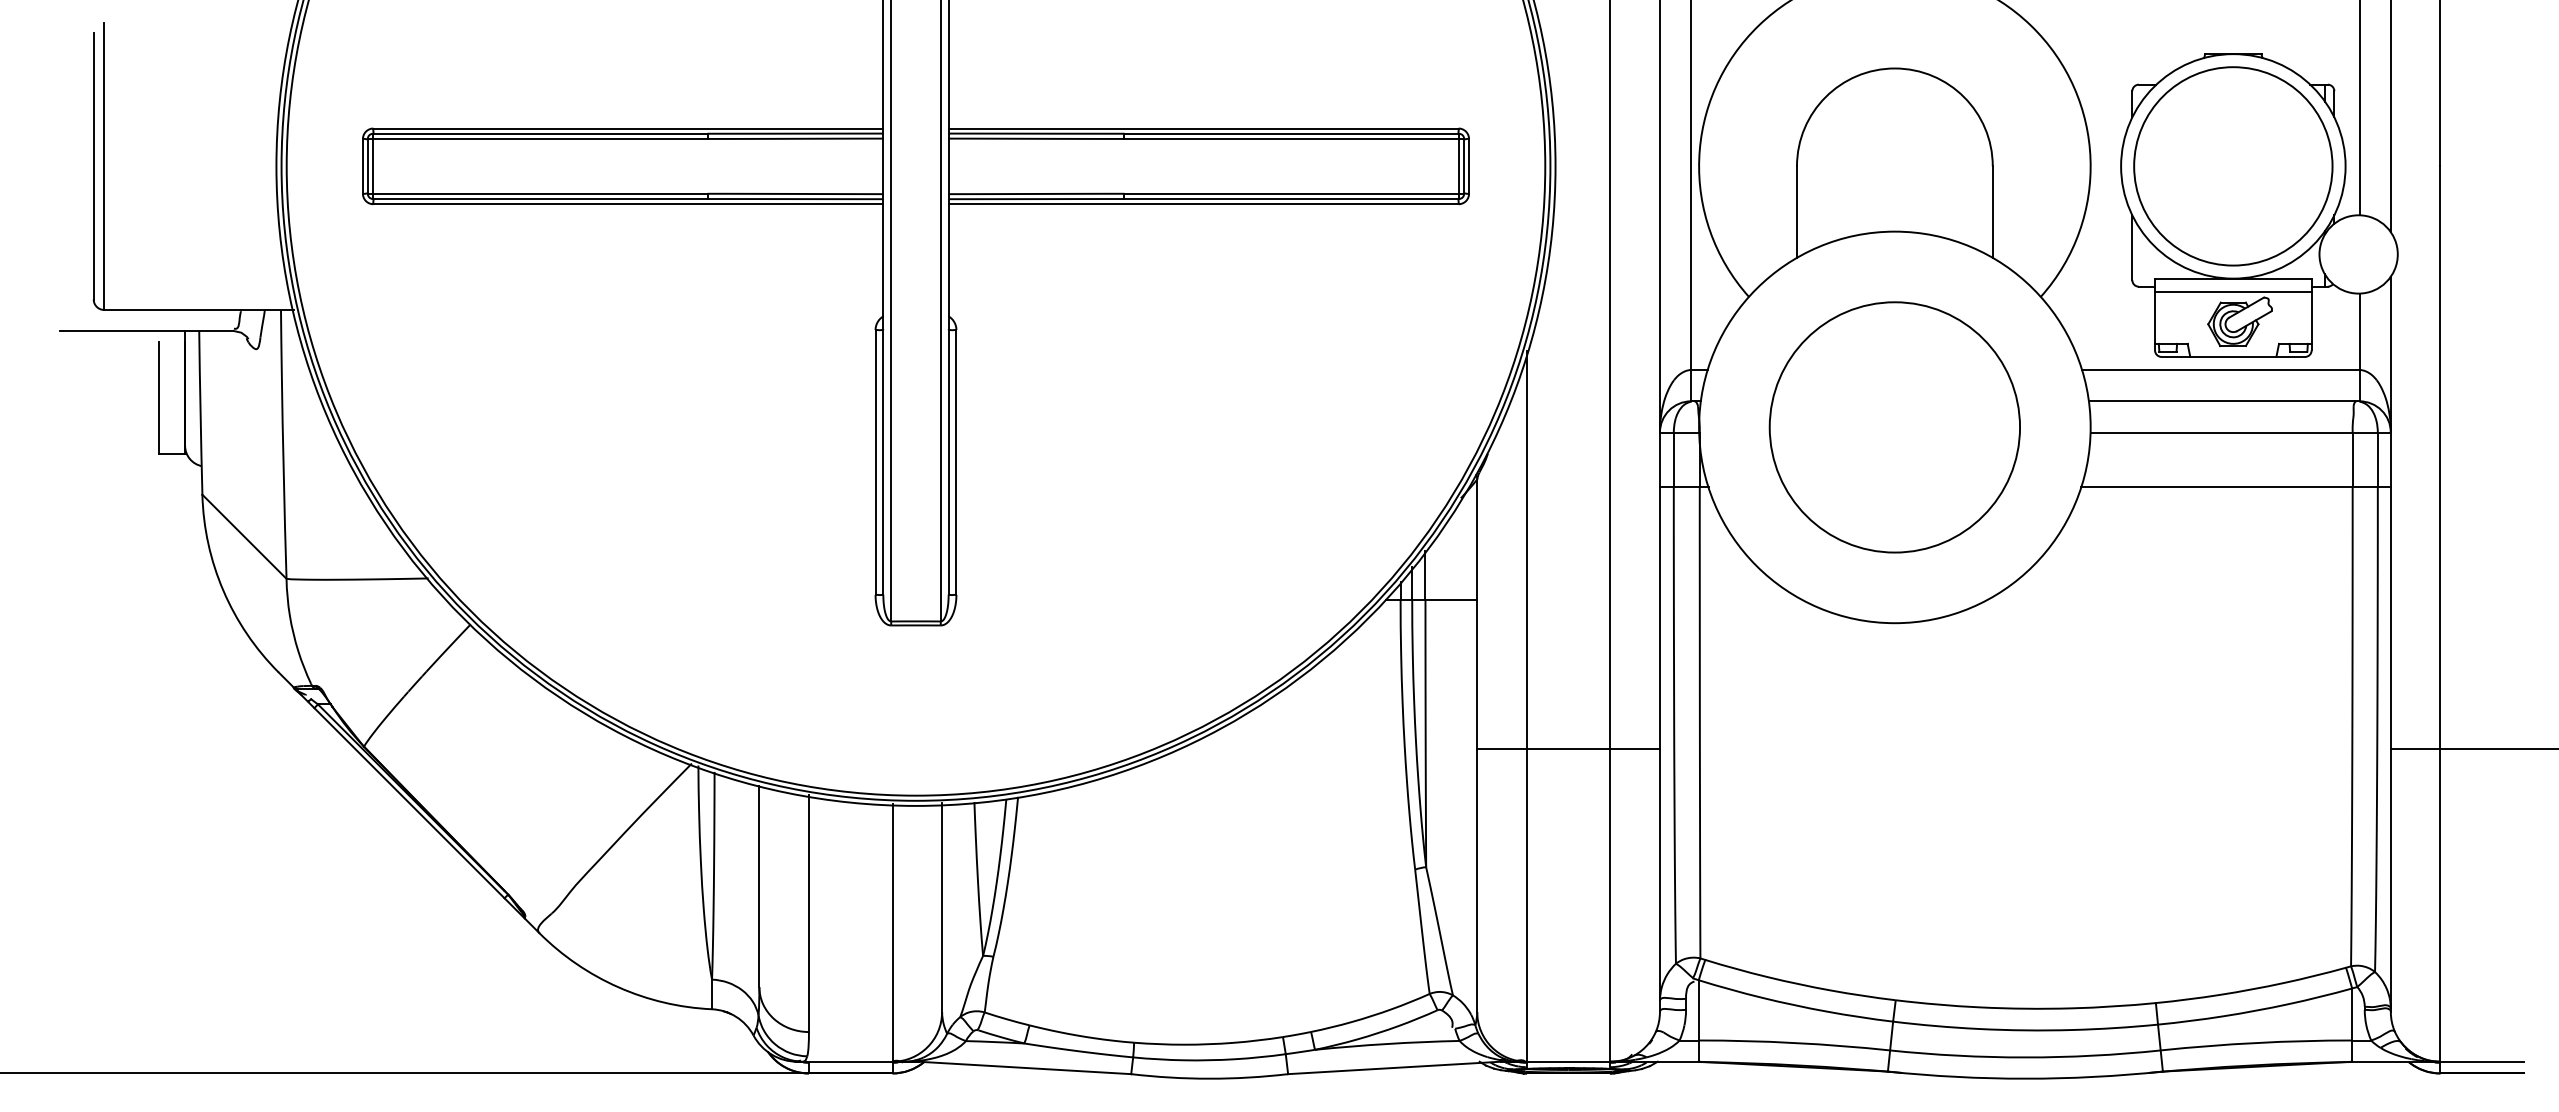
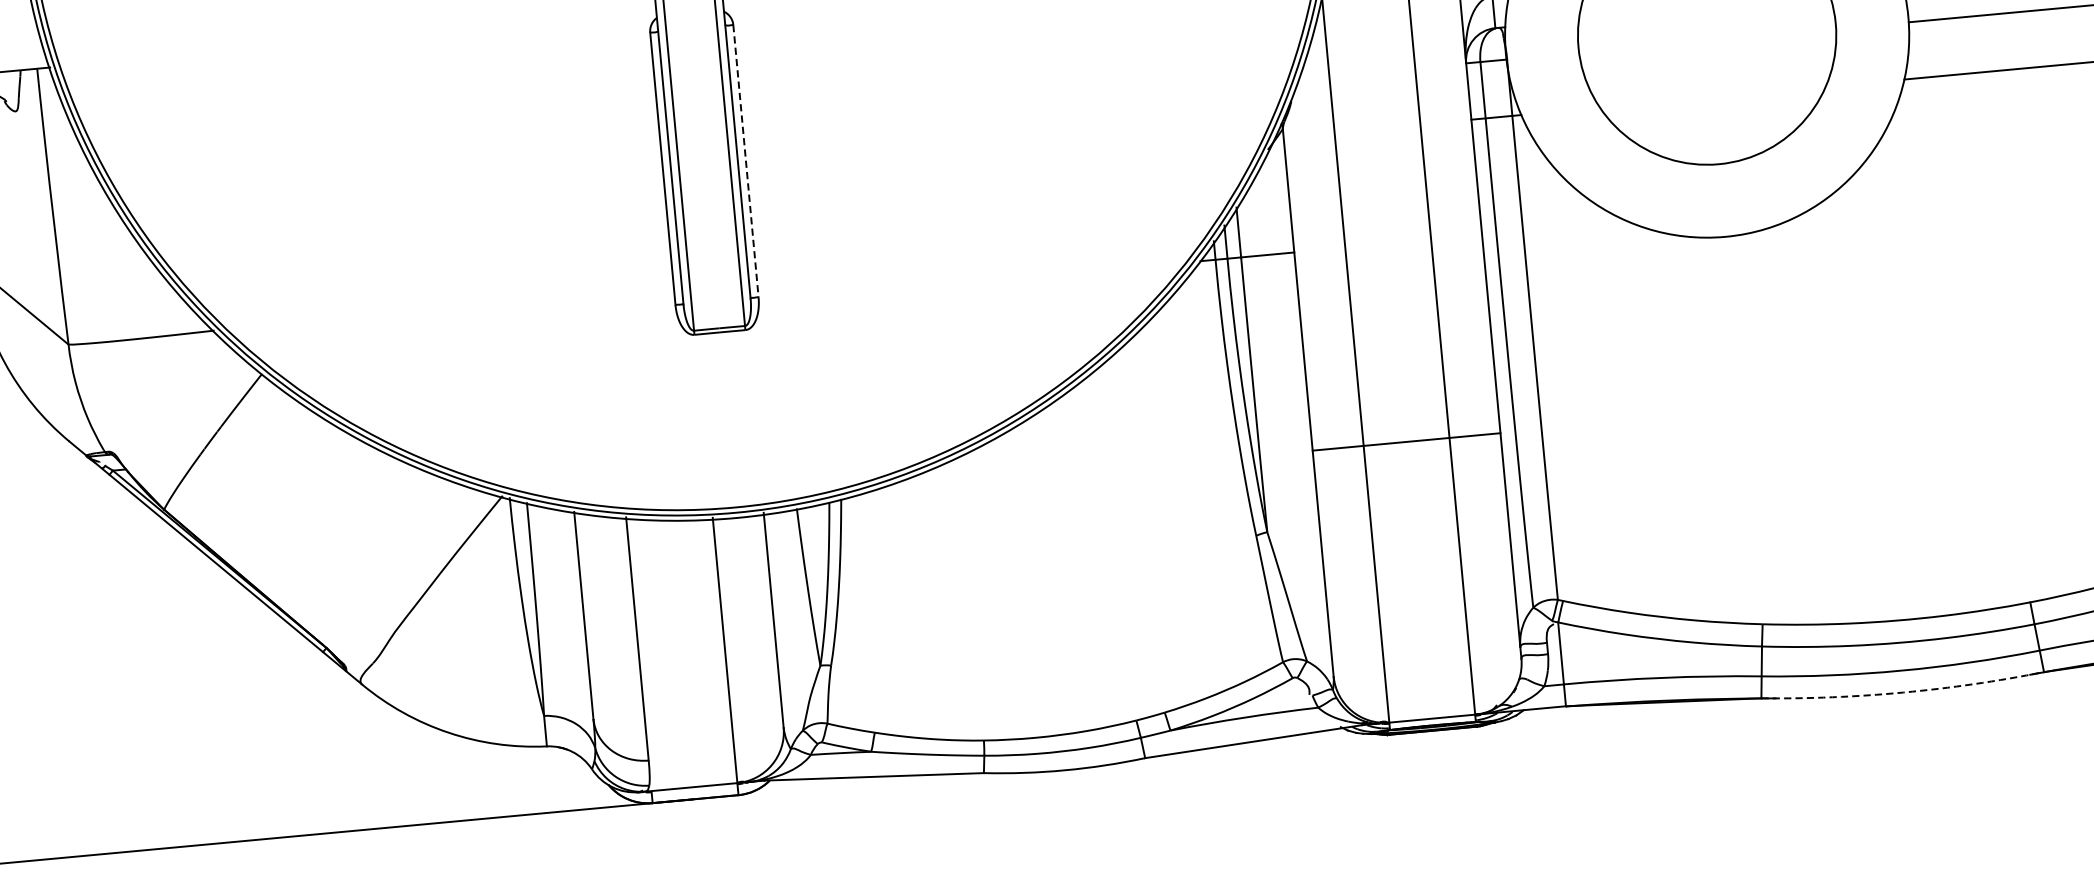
line: (956, 462) -> (746, 161), solid -> dashed
line: (1568, 748) -> (1406, 441), moved
arc: (2025, 1078) -> (1903, 692), solid -> dashed

